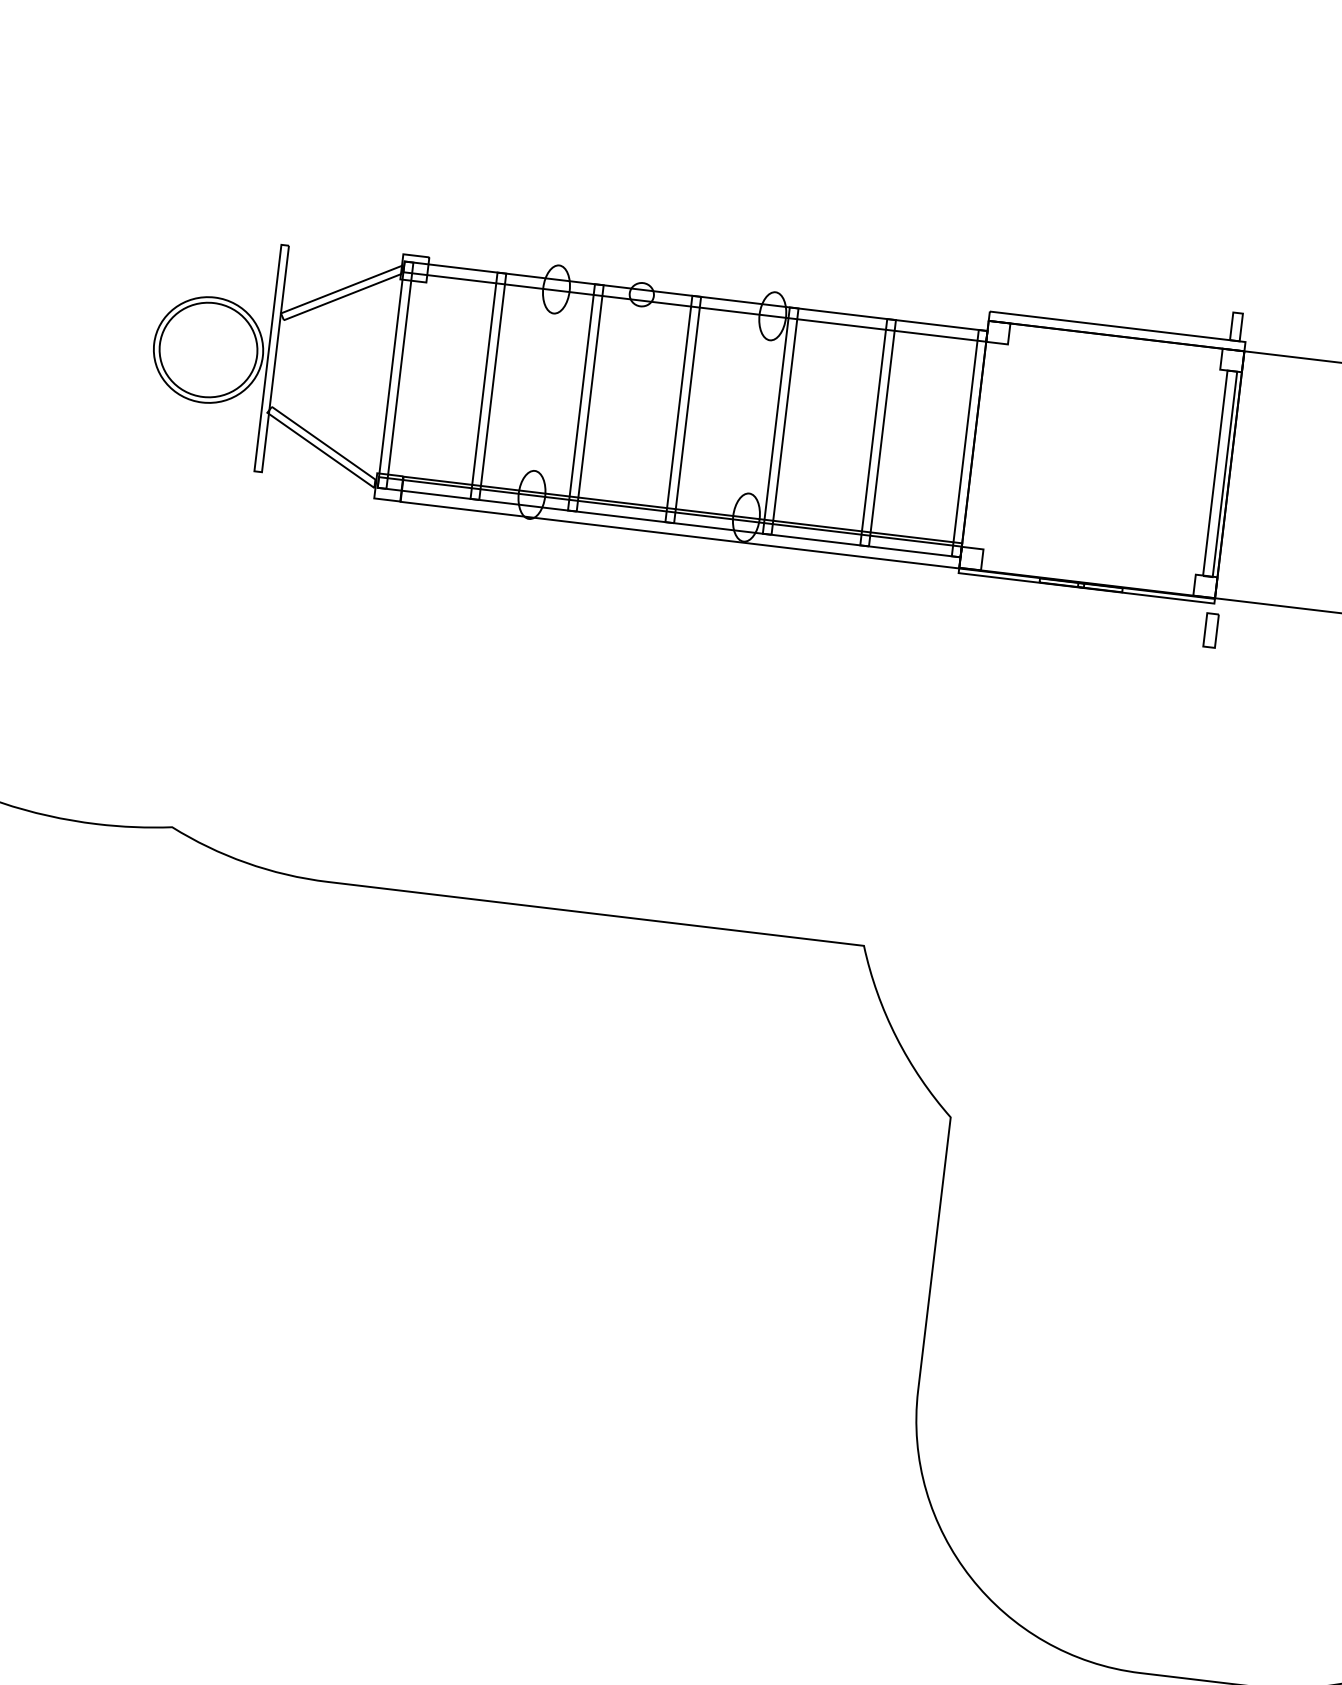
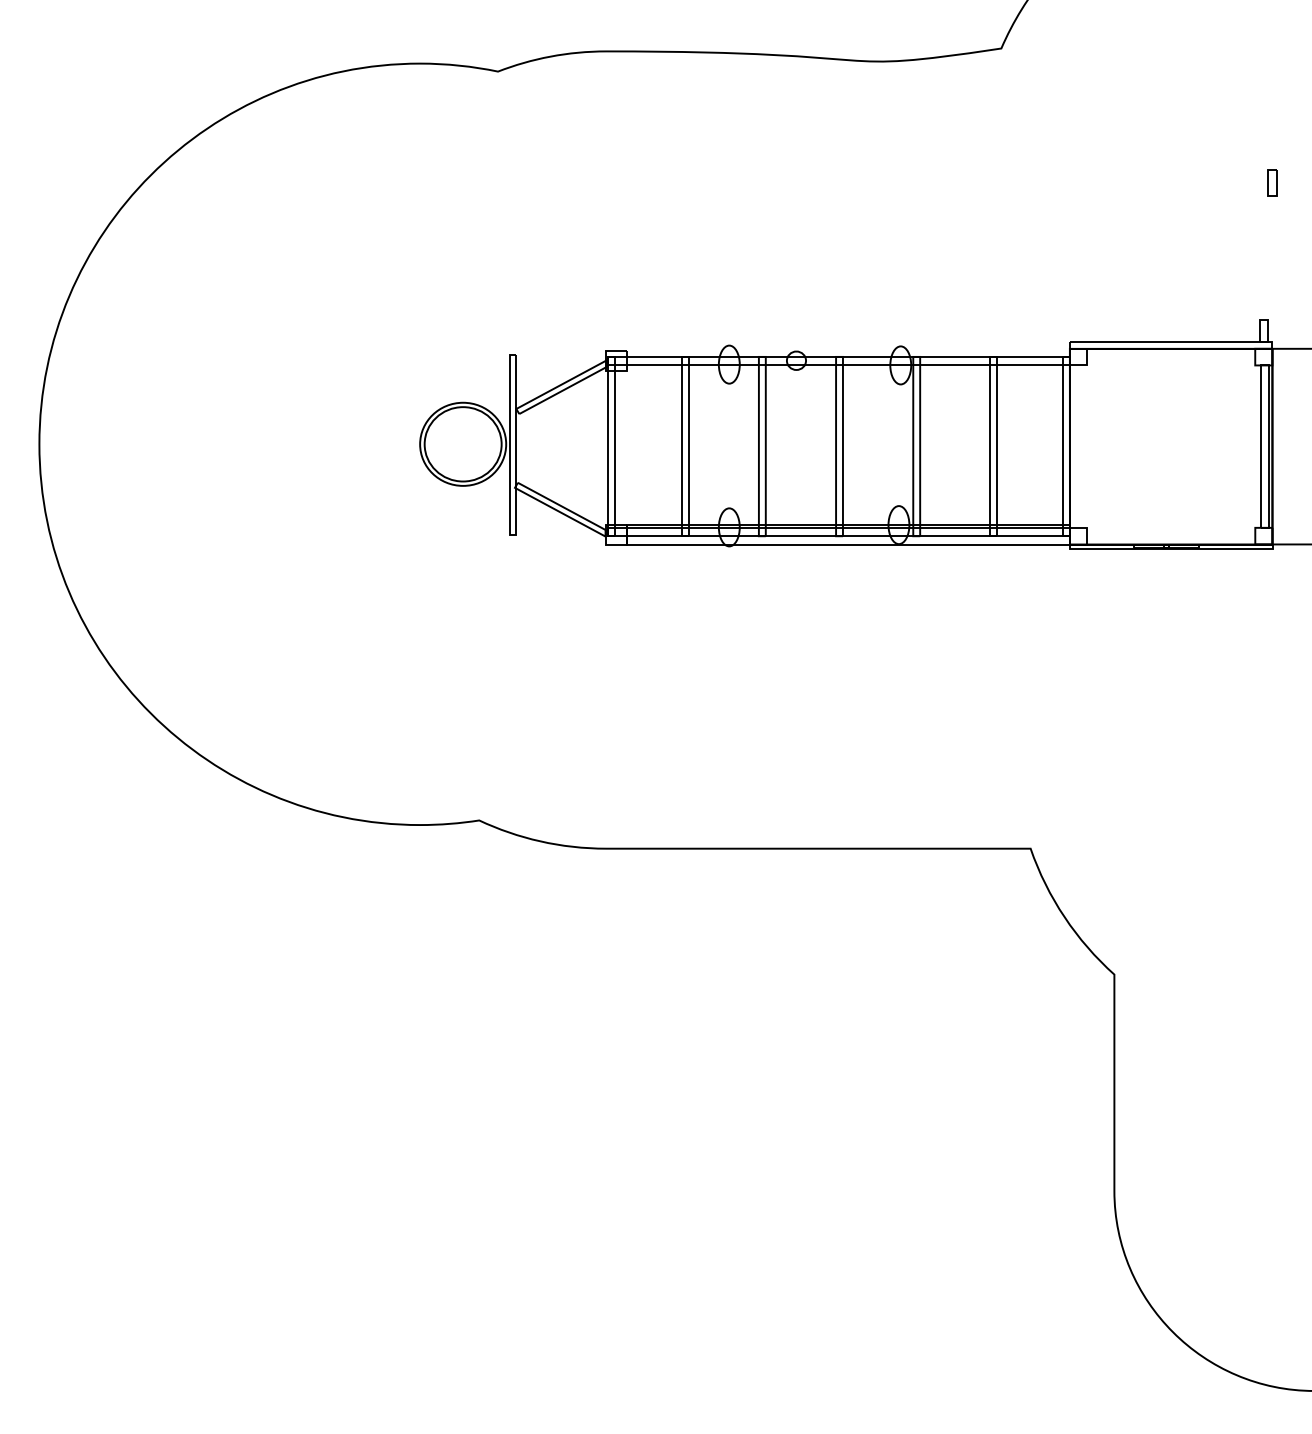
part: (1211, 629) -> (1272, 182), moved

